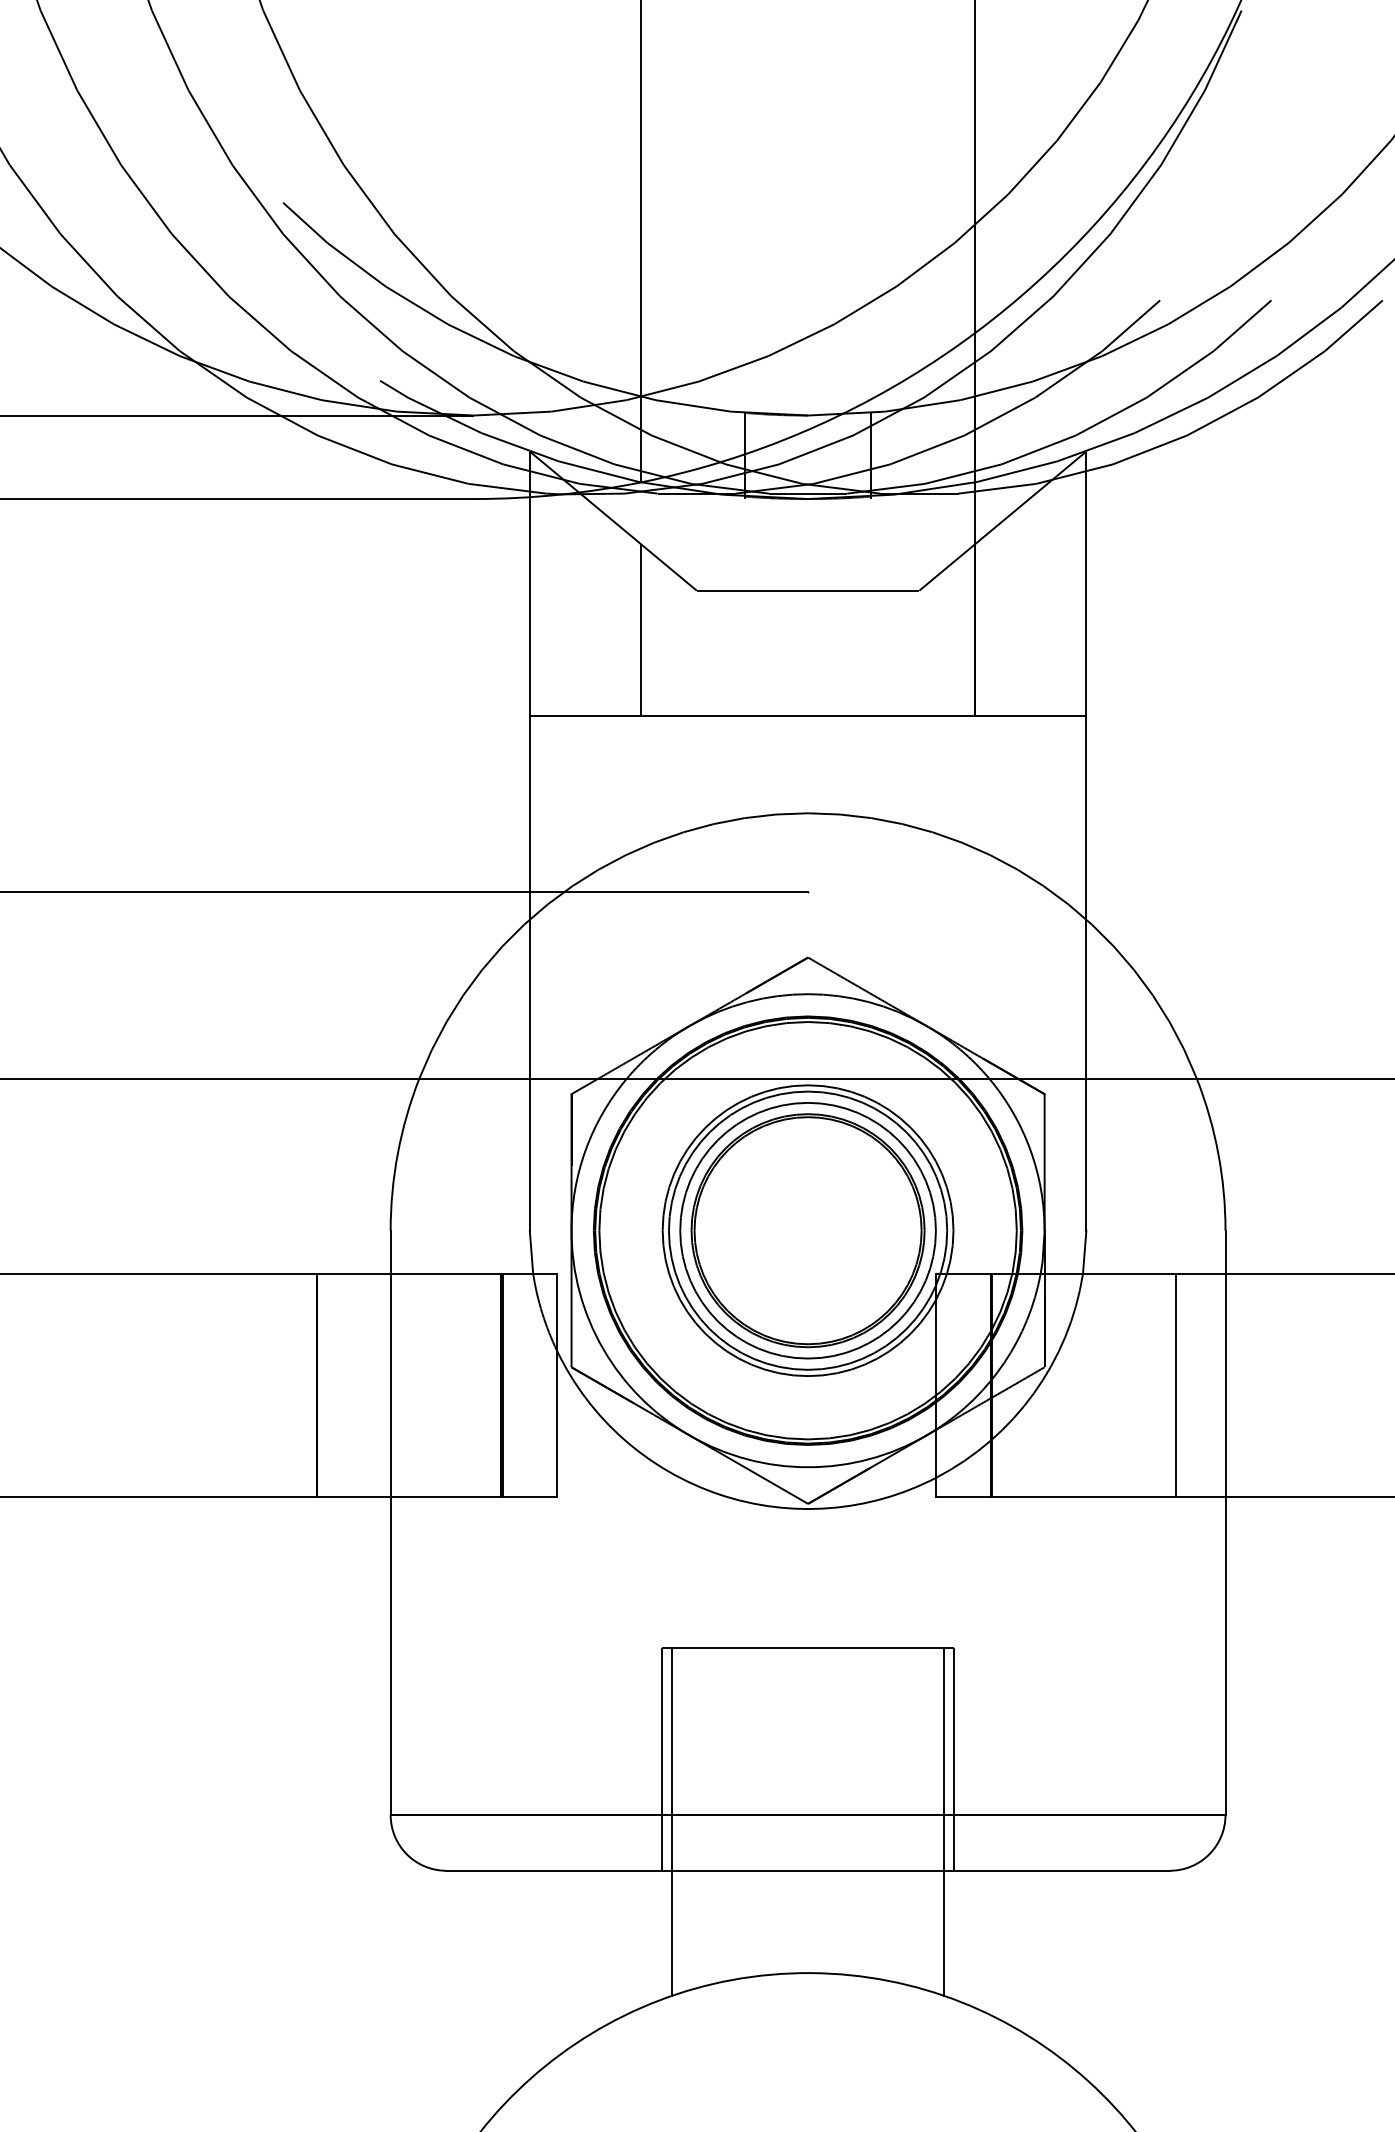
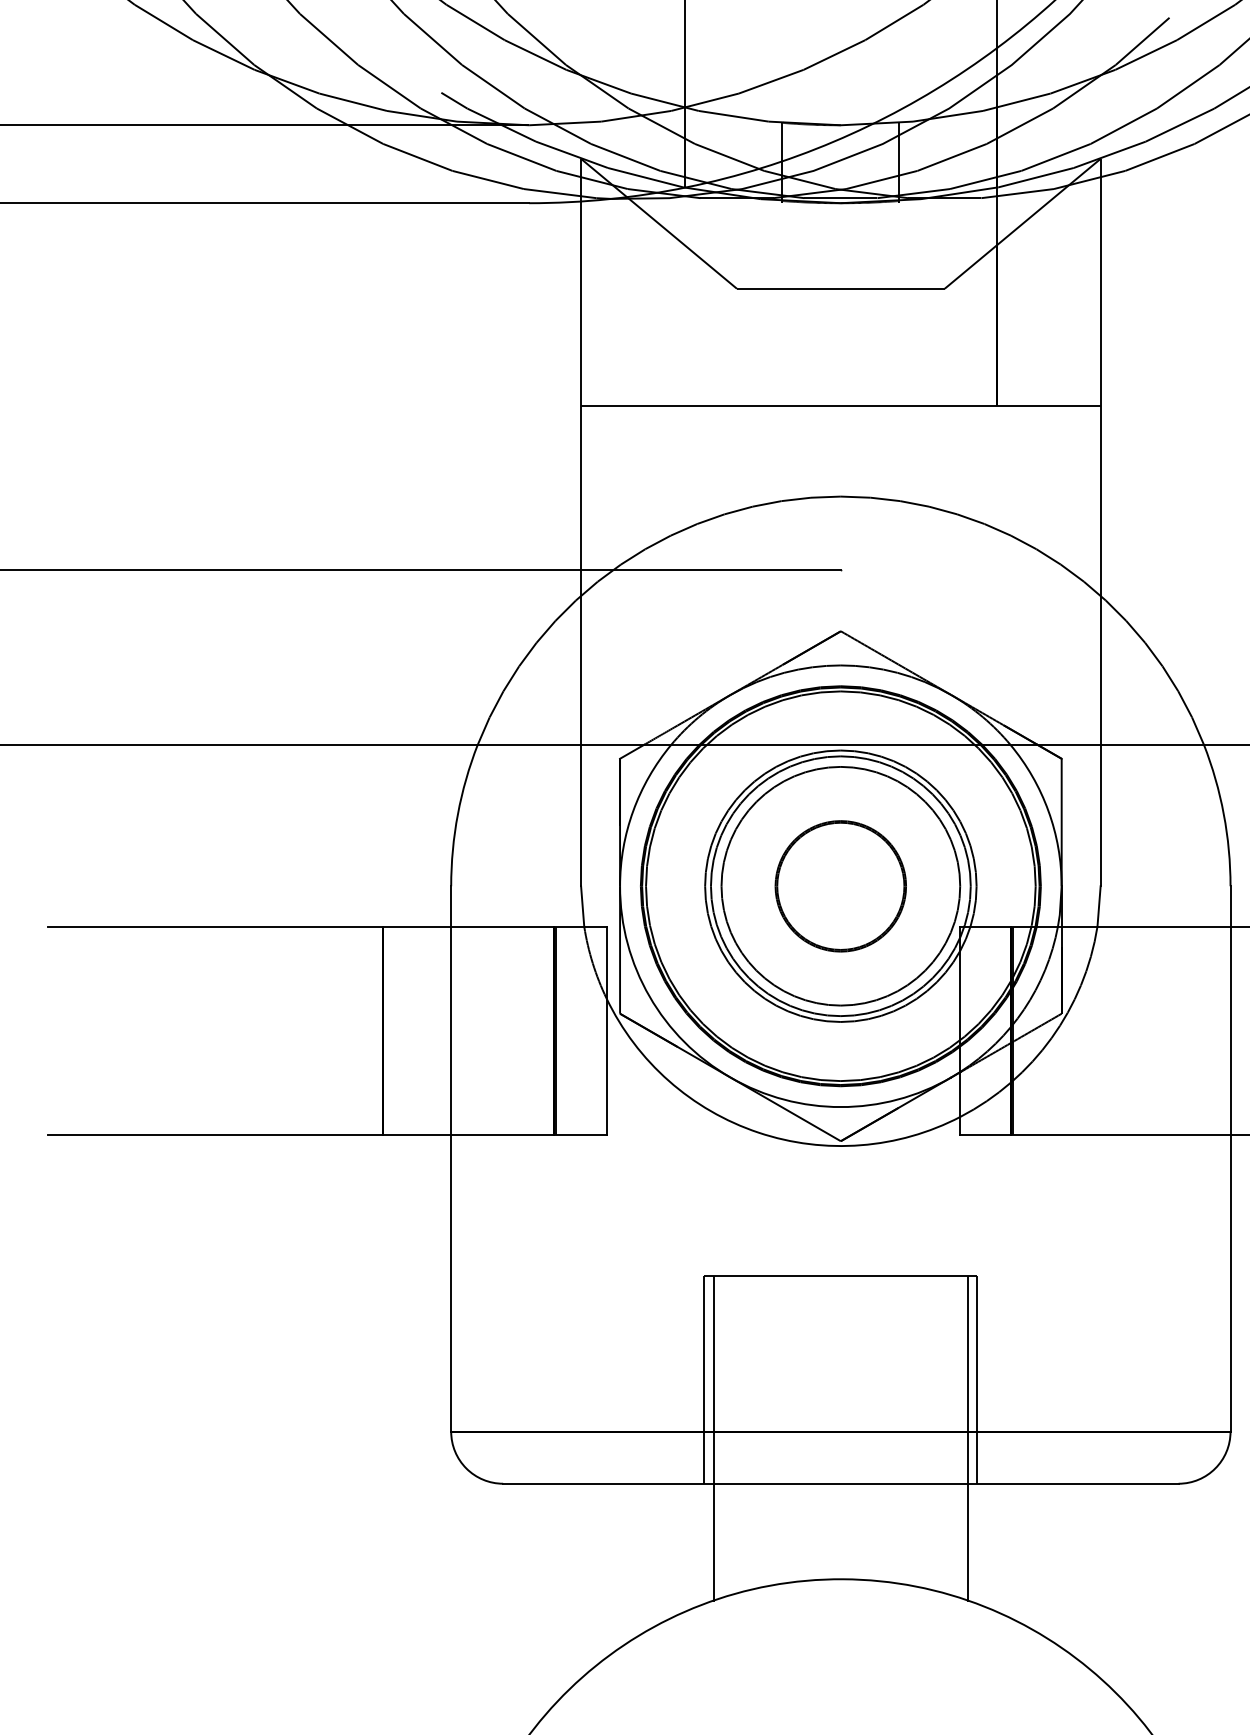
line: (641, 629) -> (685, 325), removed
part: (807, 1230) -> (840, 886), size x0.6
line: (1176, 1385) -> (1184, 1030), removed

